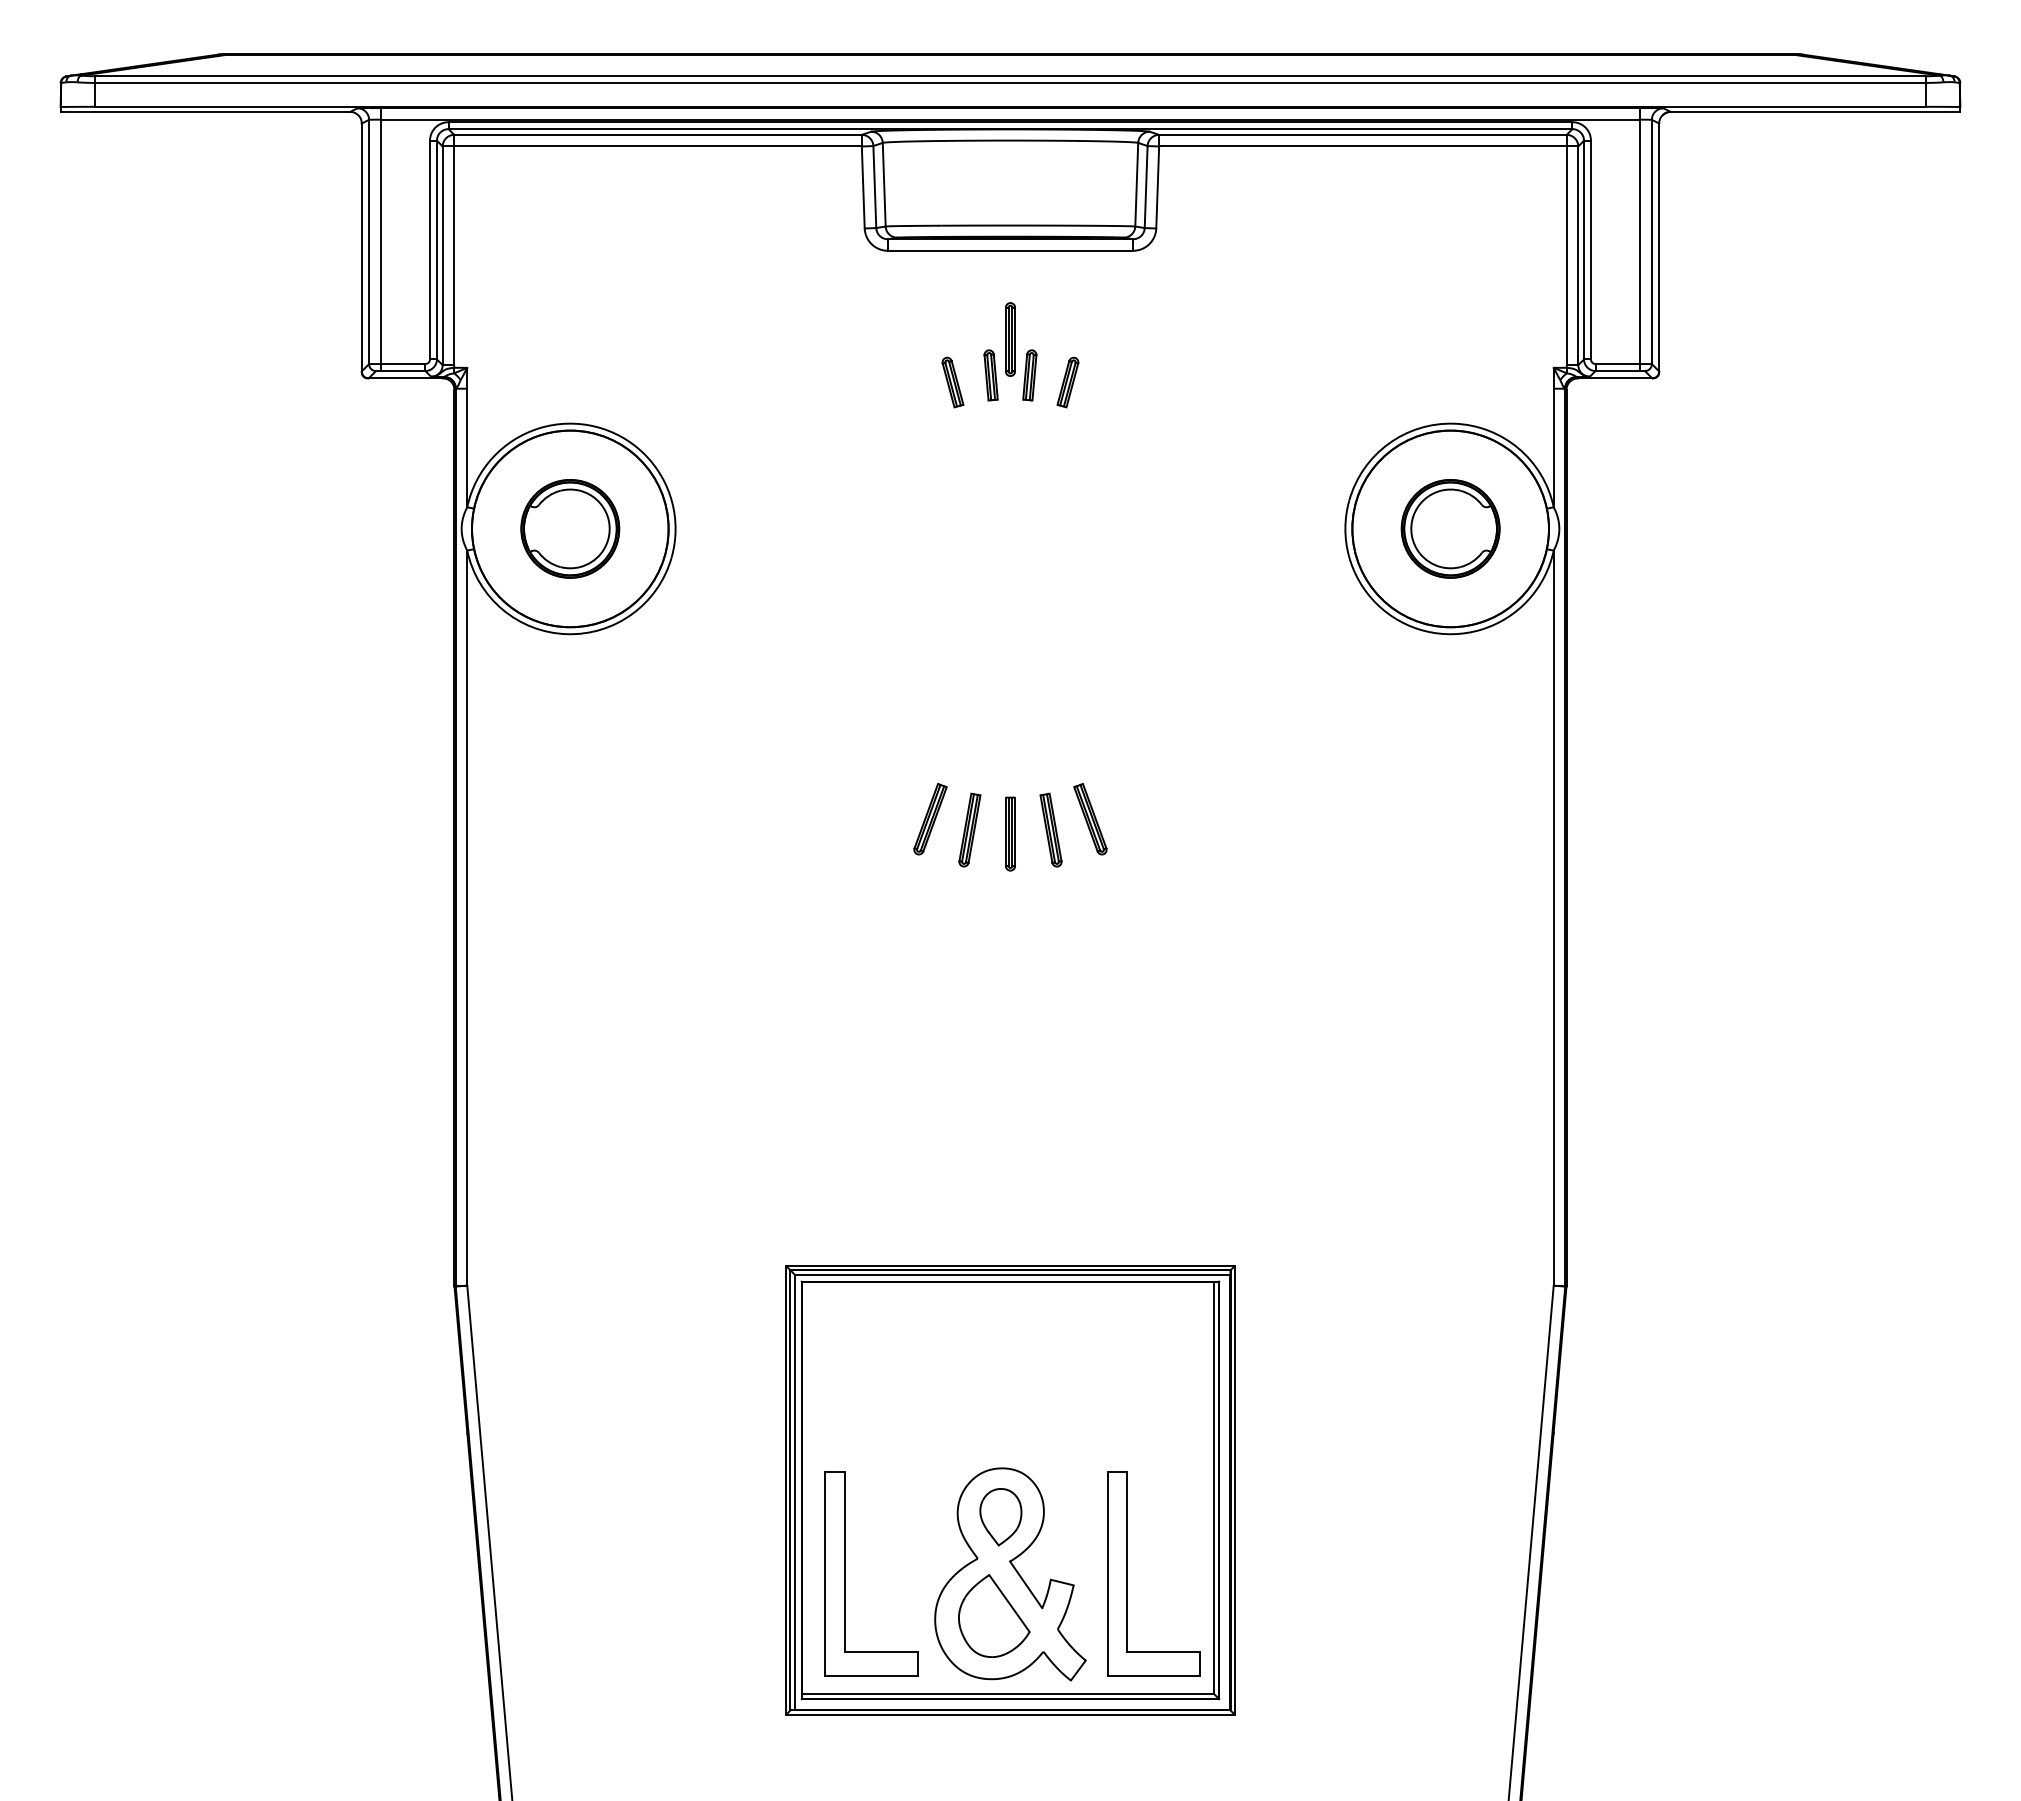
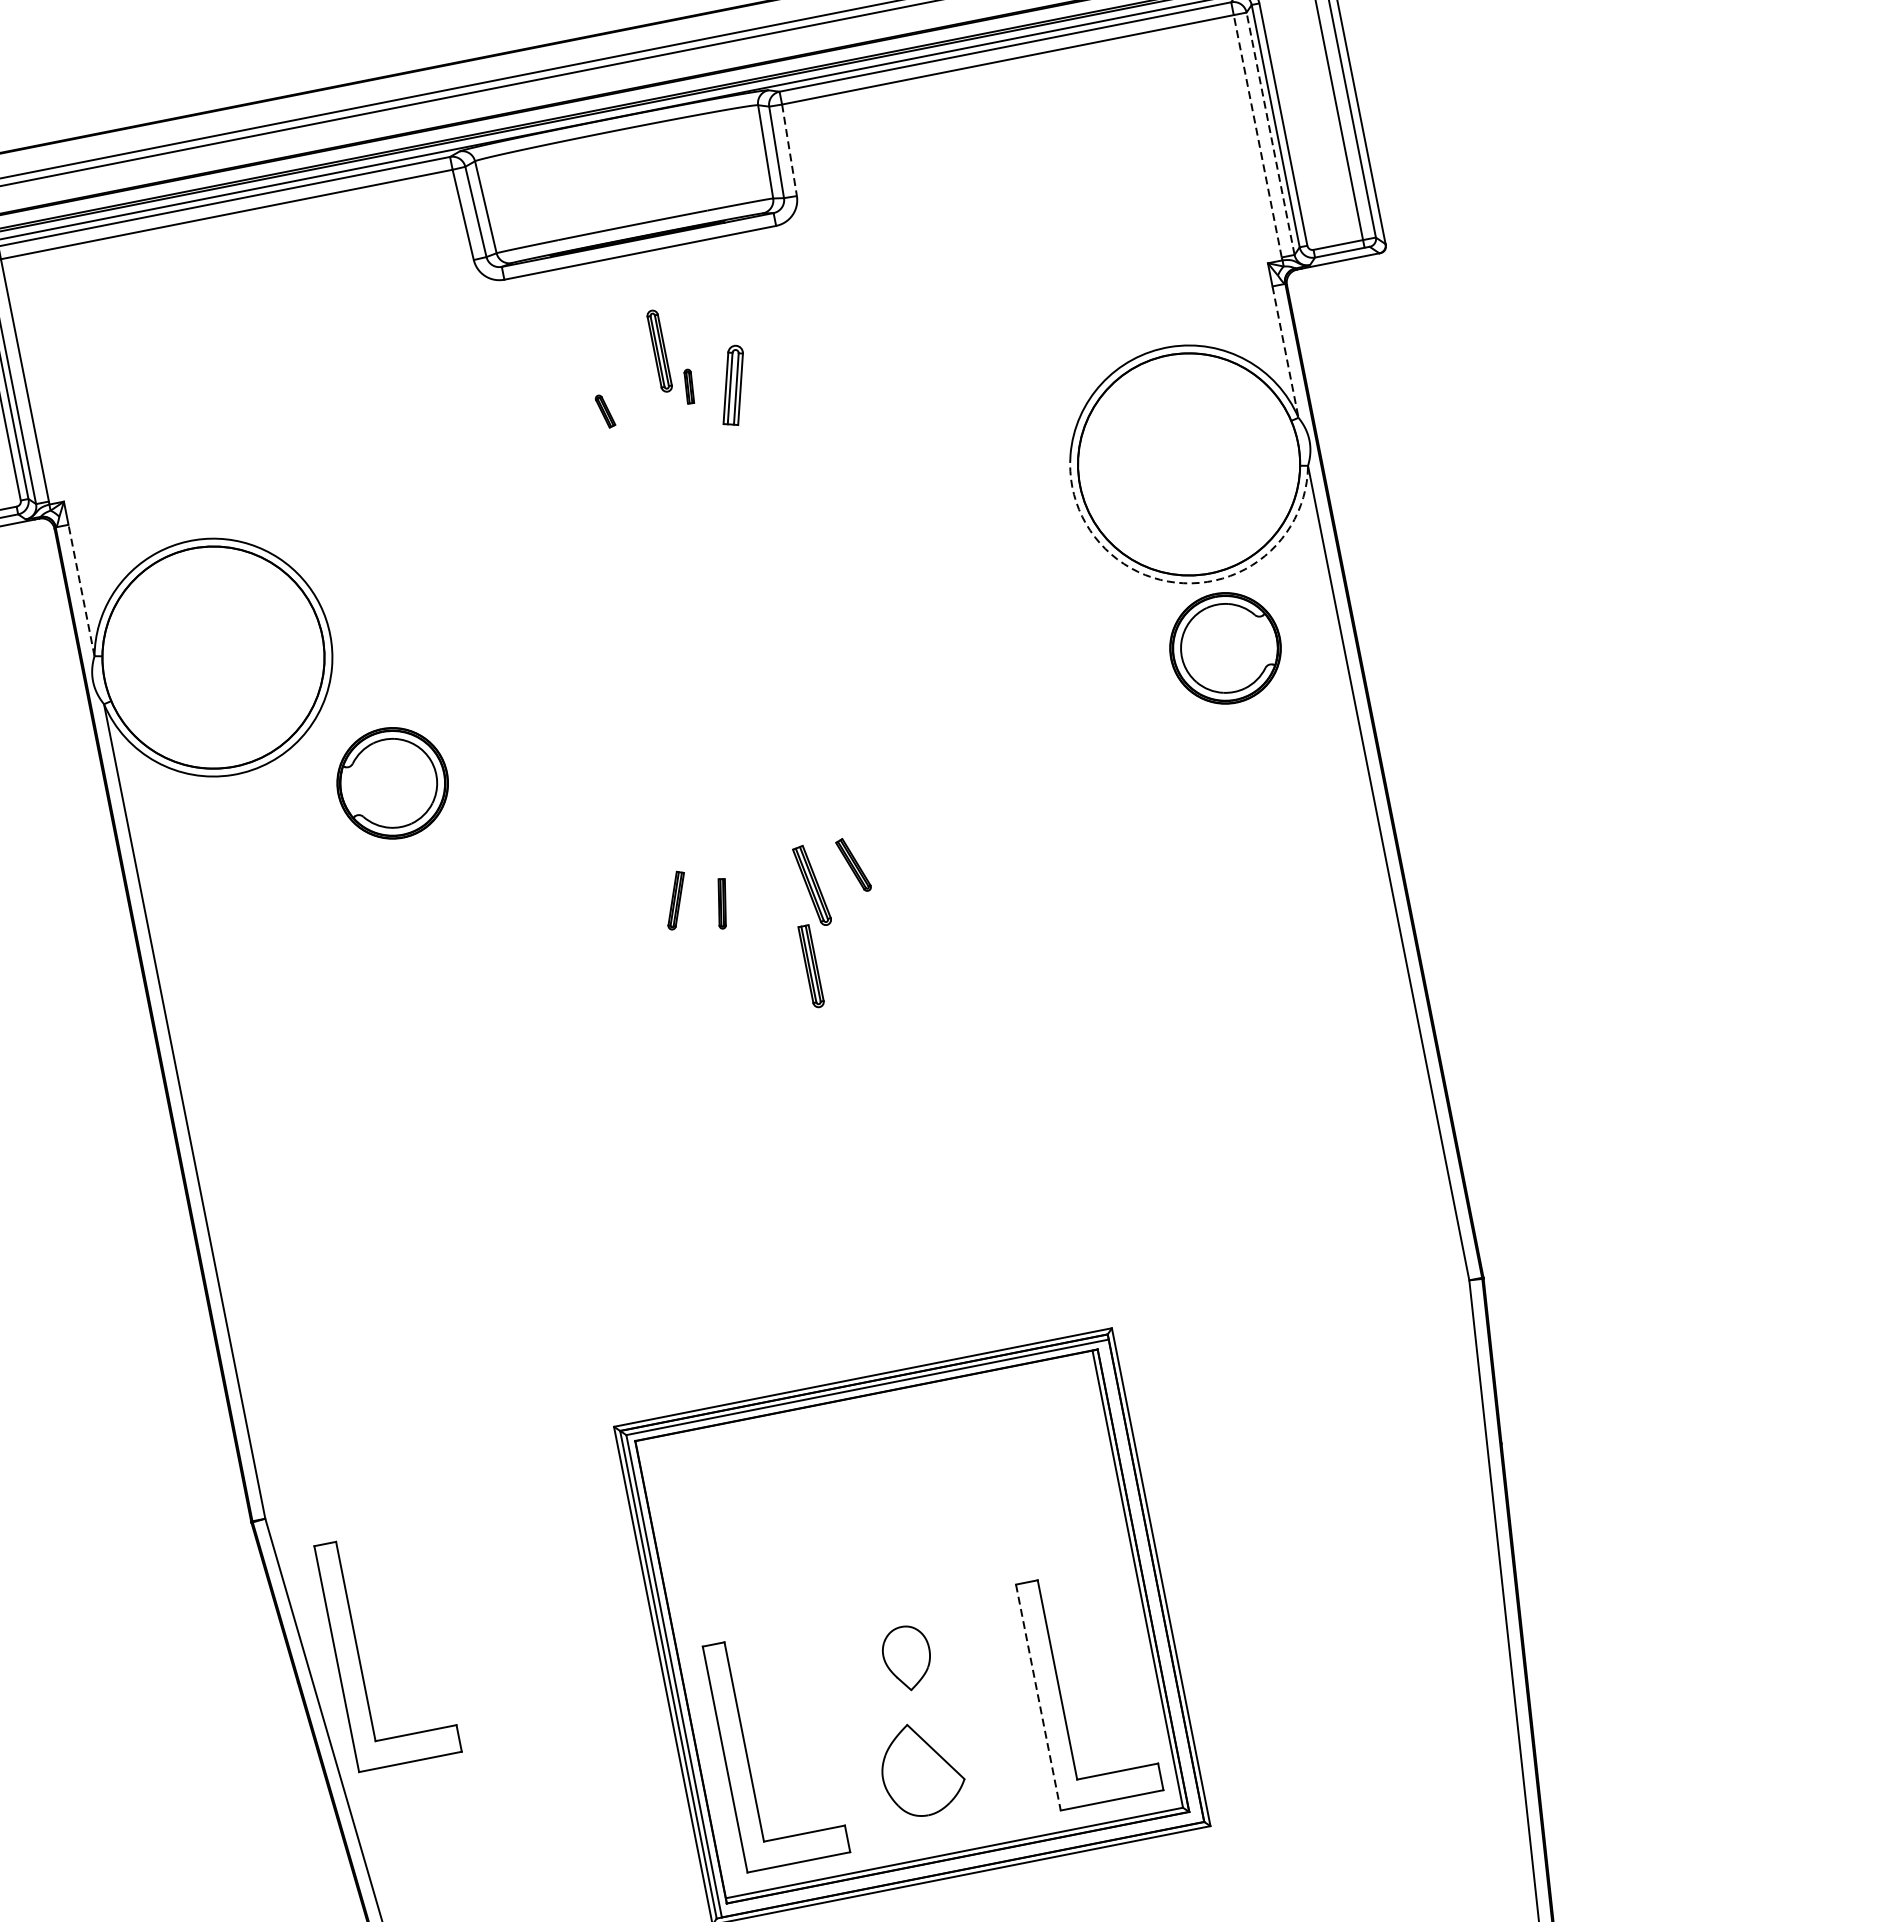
line: (1157, 187) -> (789, 150), solid -> dashed
line: (1566, 255) -> (1257, 135), solid -> dashed
line: (1578, 255) -> (1270, 133), solid -> dashed
part: (990, 375) -> (645, 395), removed
part: (1029, 375) -> (688, 386), size x0.6
part: (952, 382) -> (604, 411), size x0.6
part: (1067, 382) -> (732, 386), size x1.4
line: (467, 447) -> (81, 589), solid -> dashed
line: (1553, 448) -> (1285, 352), solid -> dashed
part: (570, 528) -> (392, 782), moved
part: (1450, 528) -> (1225, 647), moved
arc: (1425, 631) -> (1183, 583), solid -> dashed
part: (930, 819) -> (676, 900), size x0.7
part: (1090, 819) -> (853, 865), size x0.7
part: (969, 829) -> (721, 903), size x0.6
part: (1010, 833) -> (811, 965), moved
part: (525, 1419) -> (359, 1654), added
line: (1107, 1573) -> (1037, 1697), solid -> dashed
part: (1010, 1574) -> (930, 1719), removed

